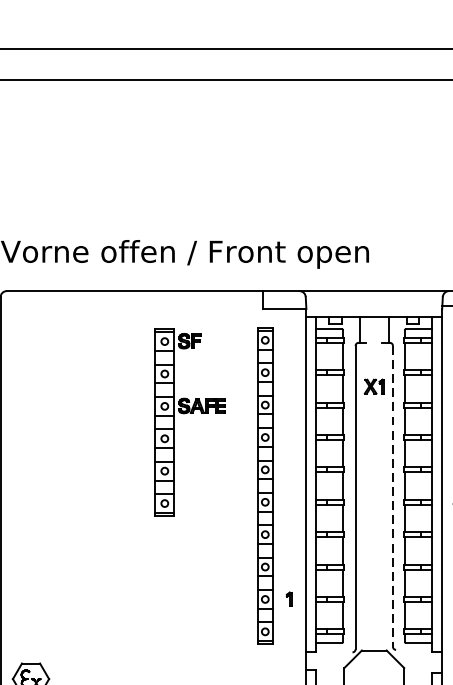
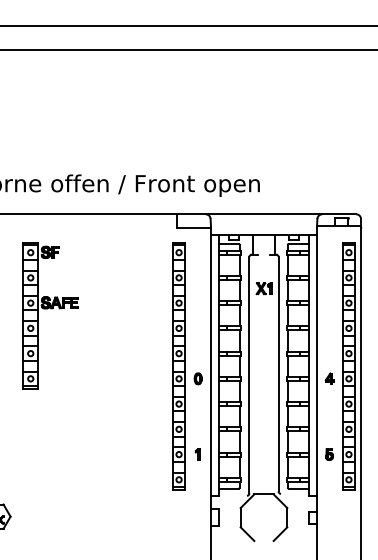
part: (191, 414) -> (51, 309), moved
line: (392, 496) -> (278, 374), dashed -> solid
part: (288, 501) -> (197, 378), added

